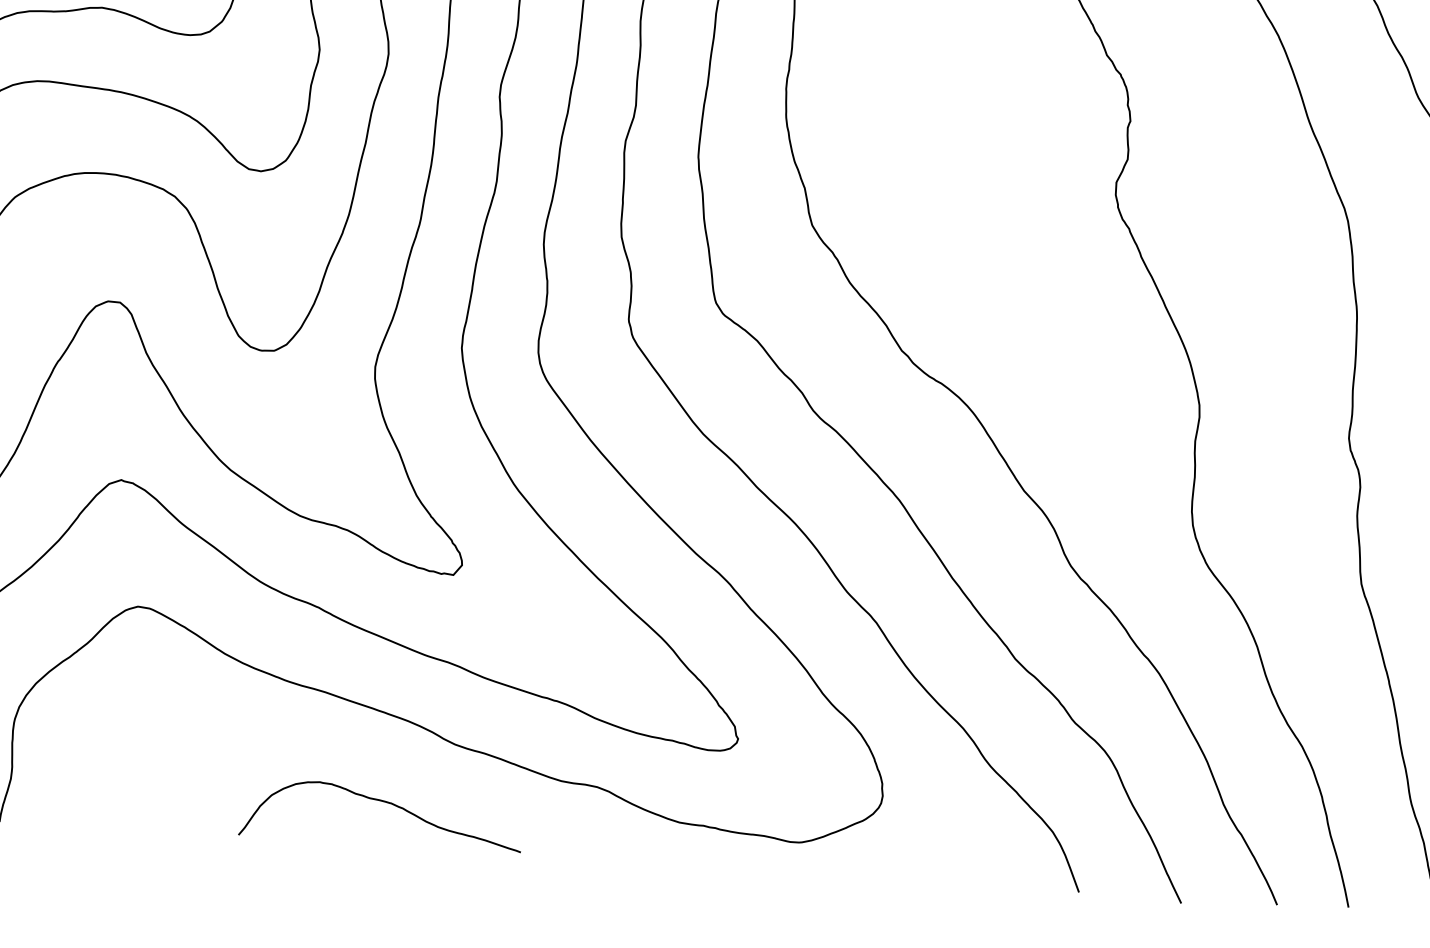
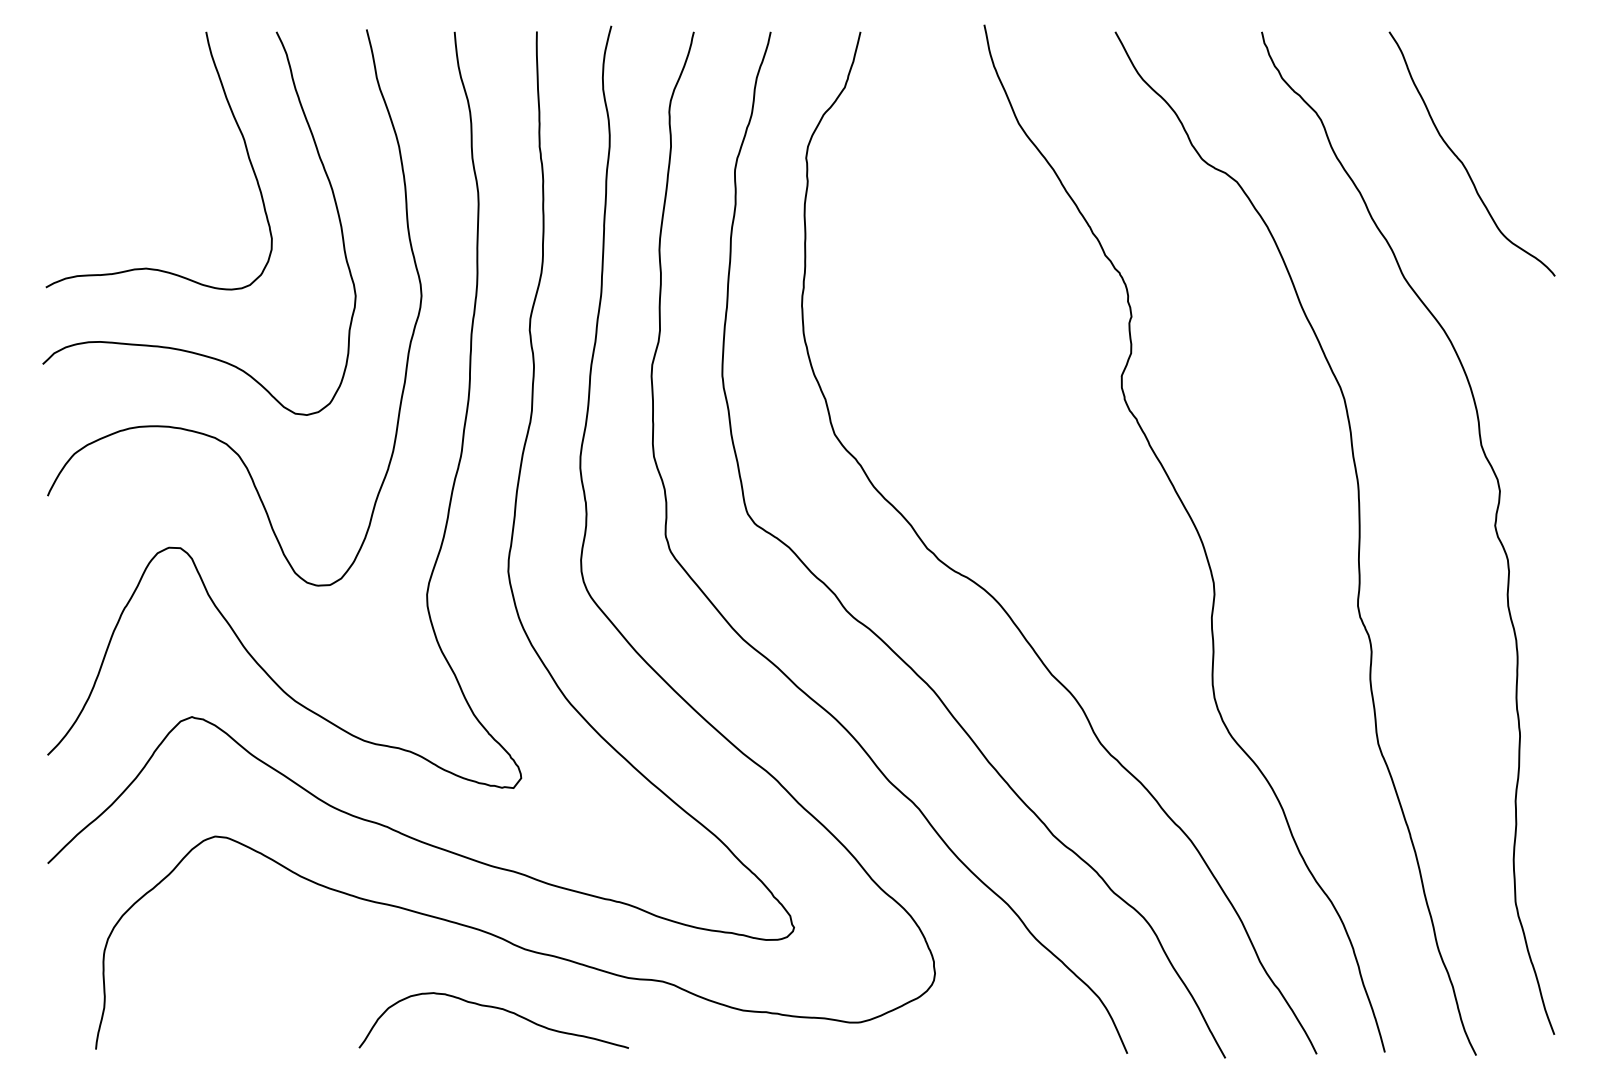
curve: (381, 802) -> (493, 1008), moved

